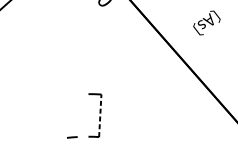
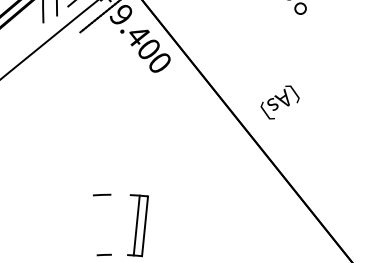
text: (206, 23) -> (279, 102), moved
line: (69, 94) -> (102, 194), added
line: (94, 115) -> (136, 225), added
line: (100, 115) -> (145, 225), dashed -> solid

